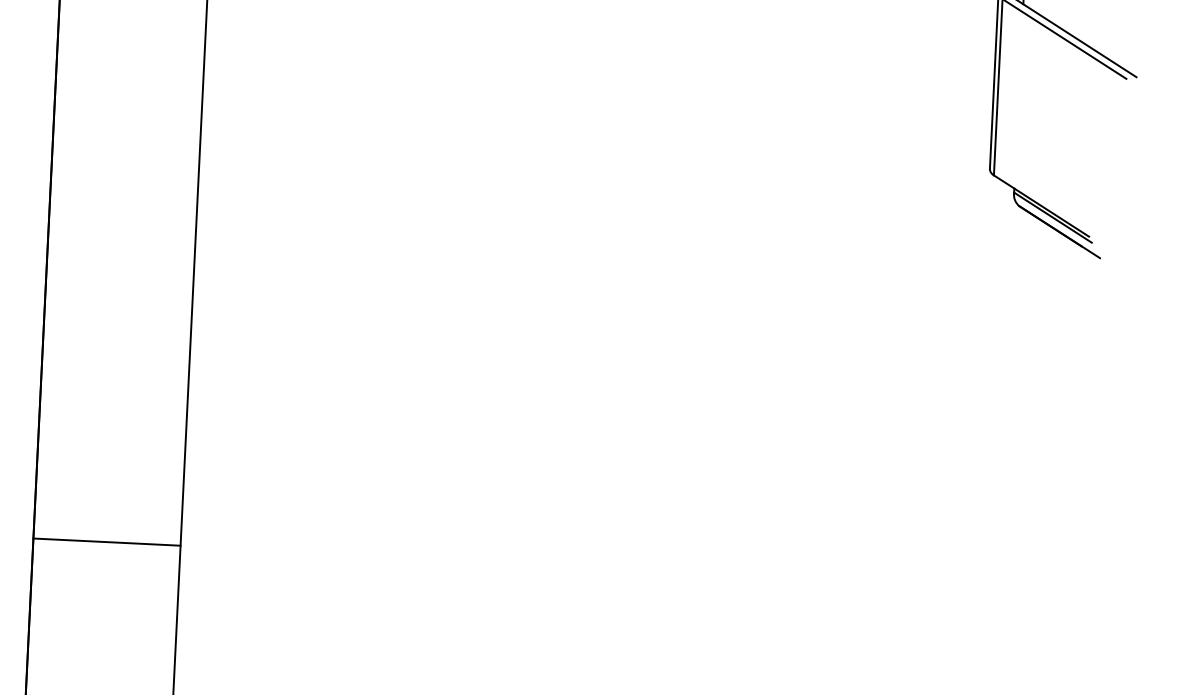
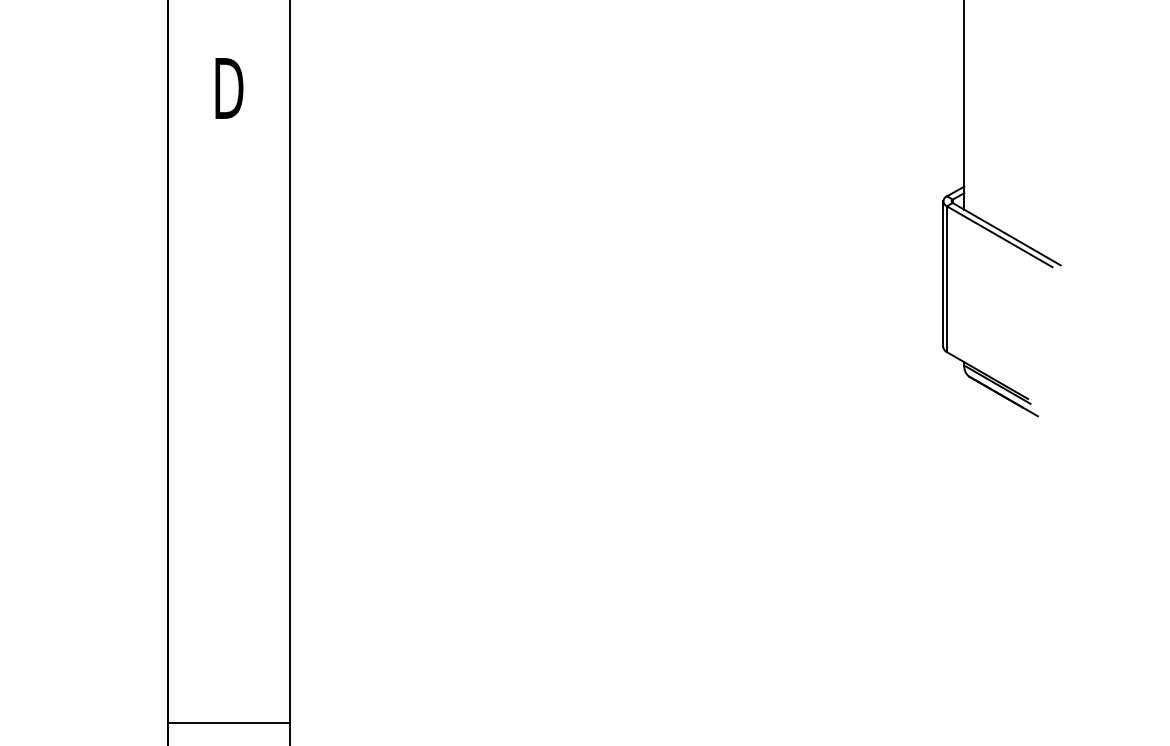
line: (107, 541) -> (229, 722), moved

